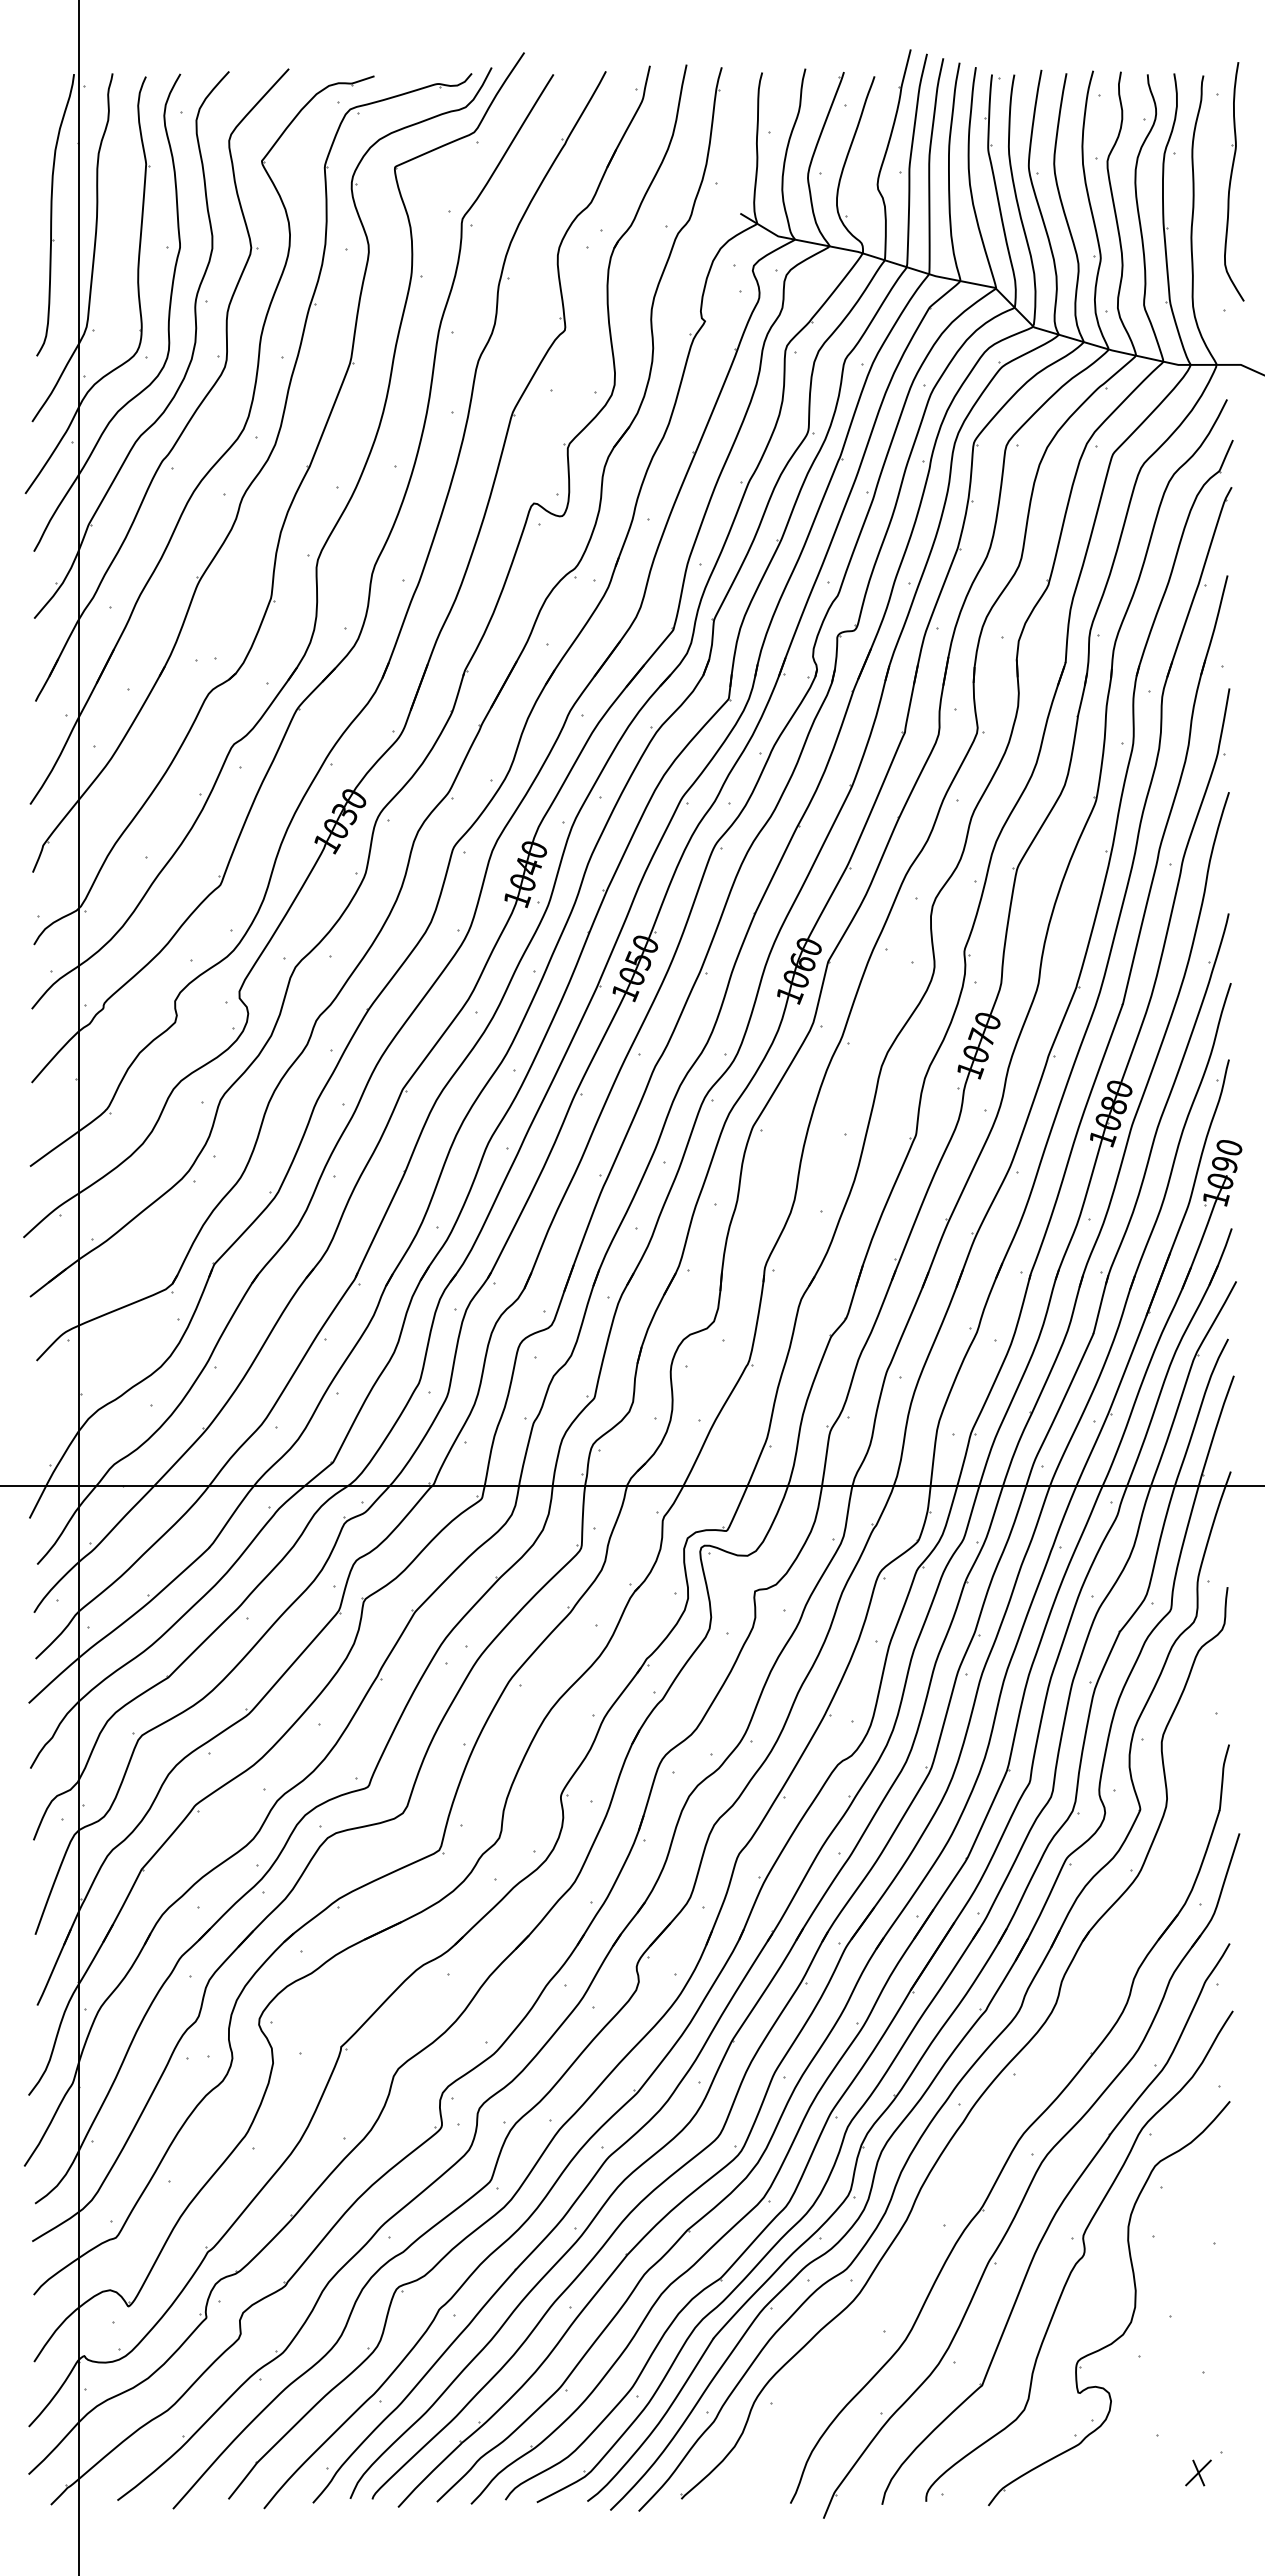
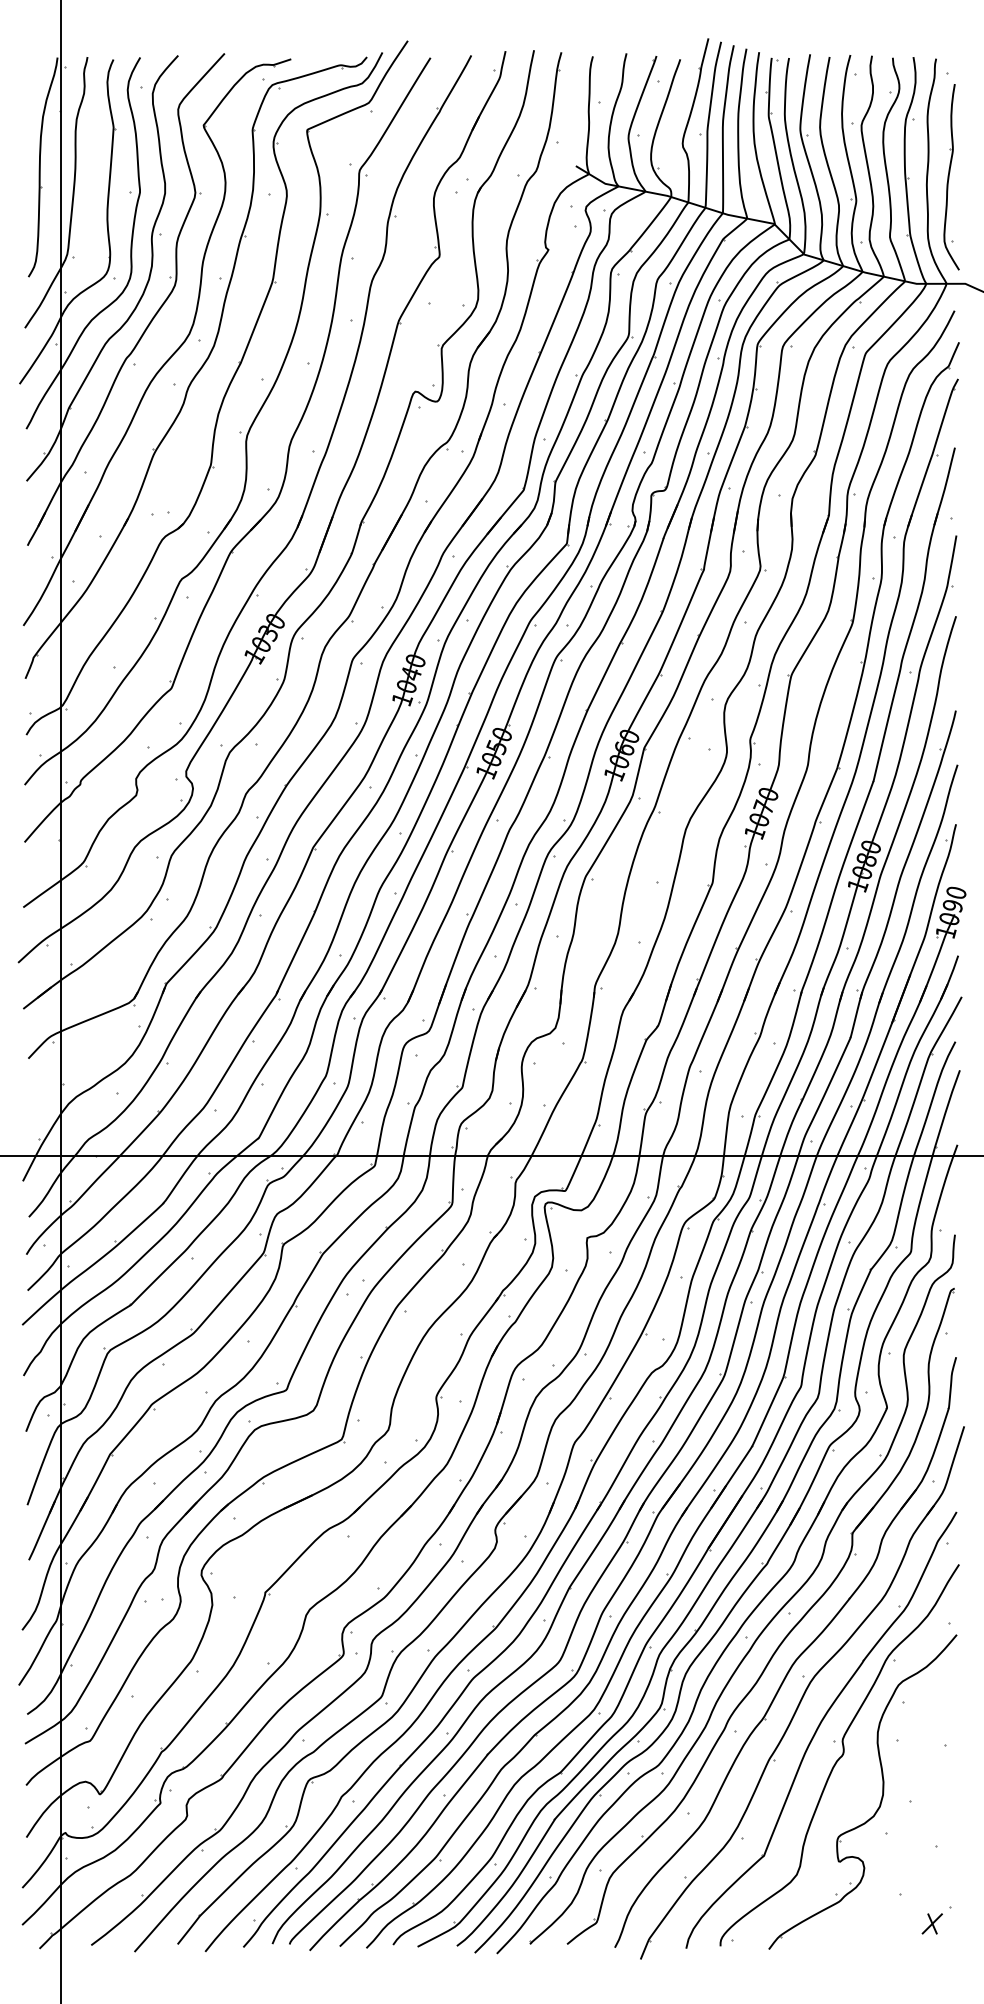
part: (1234, 181) -> (951, 176), moved
part: (1010, 2102) -> (786, 1635), added

